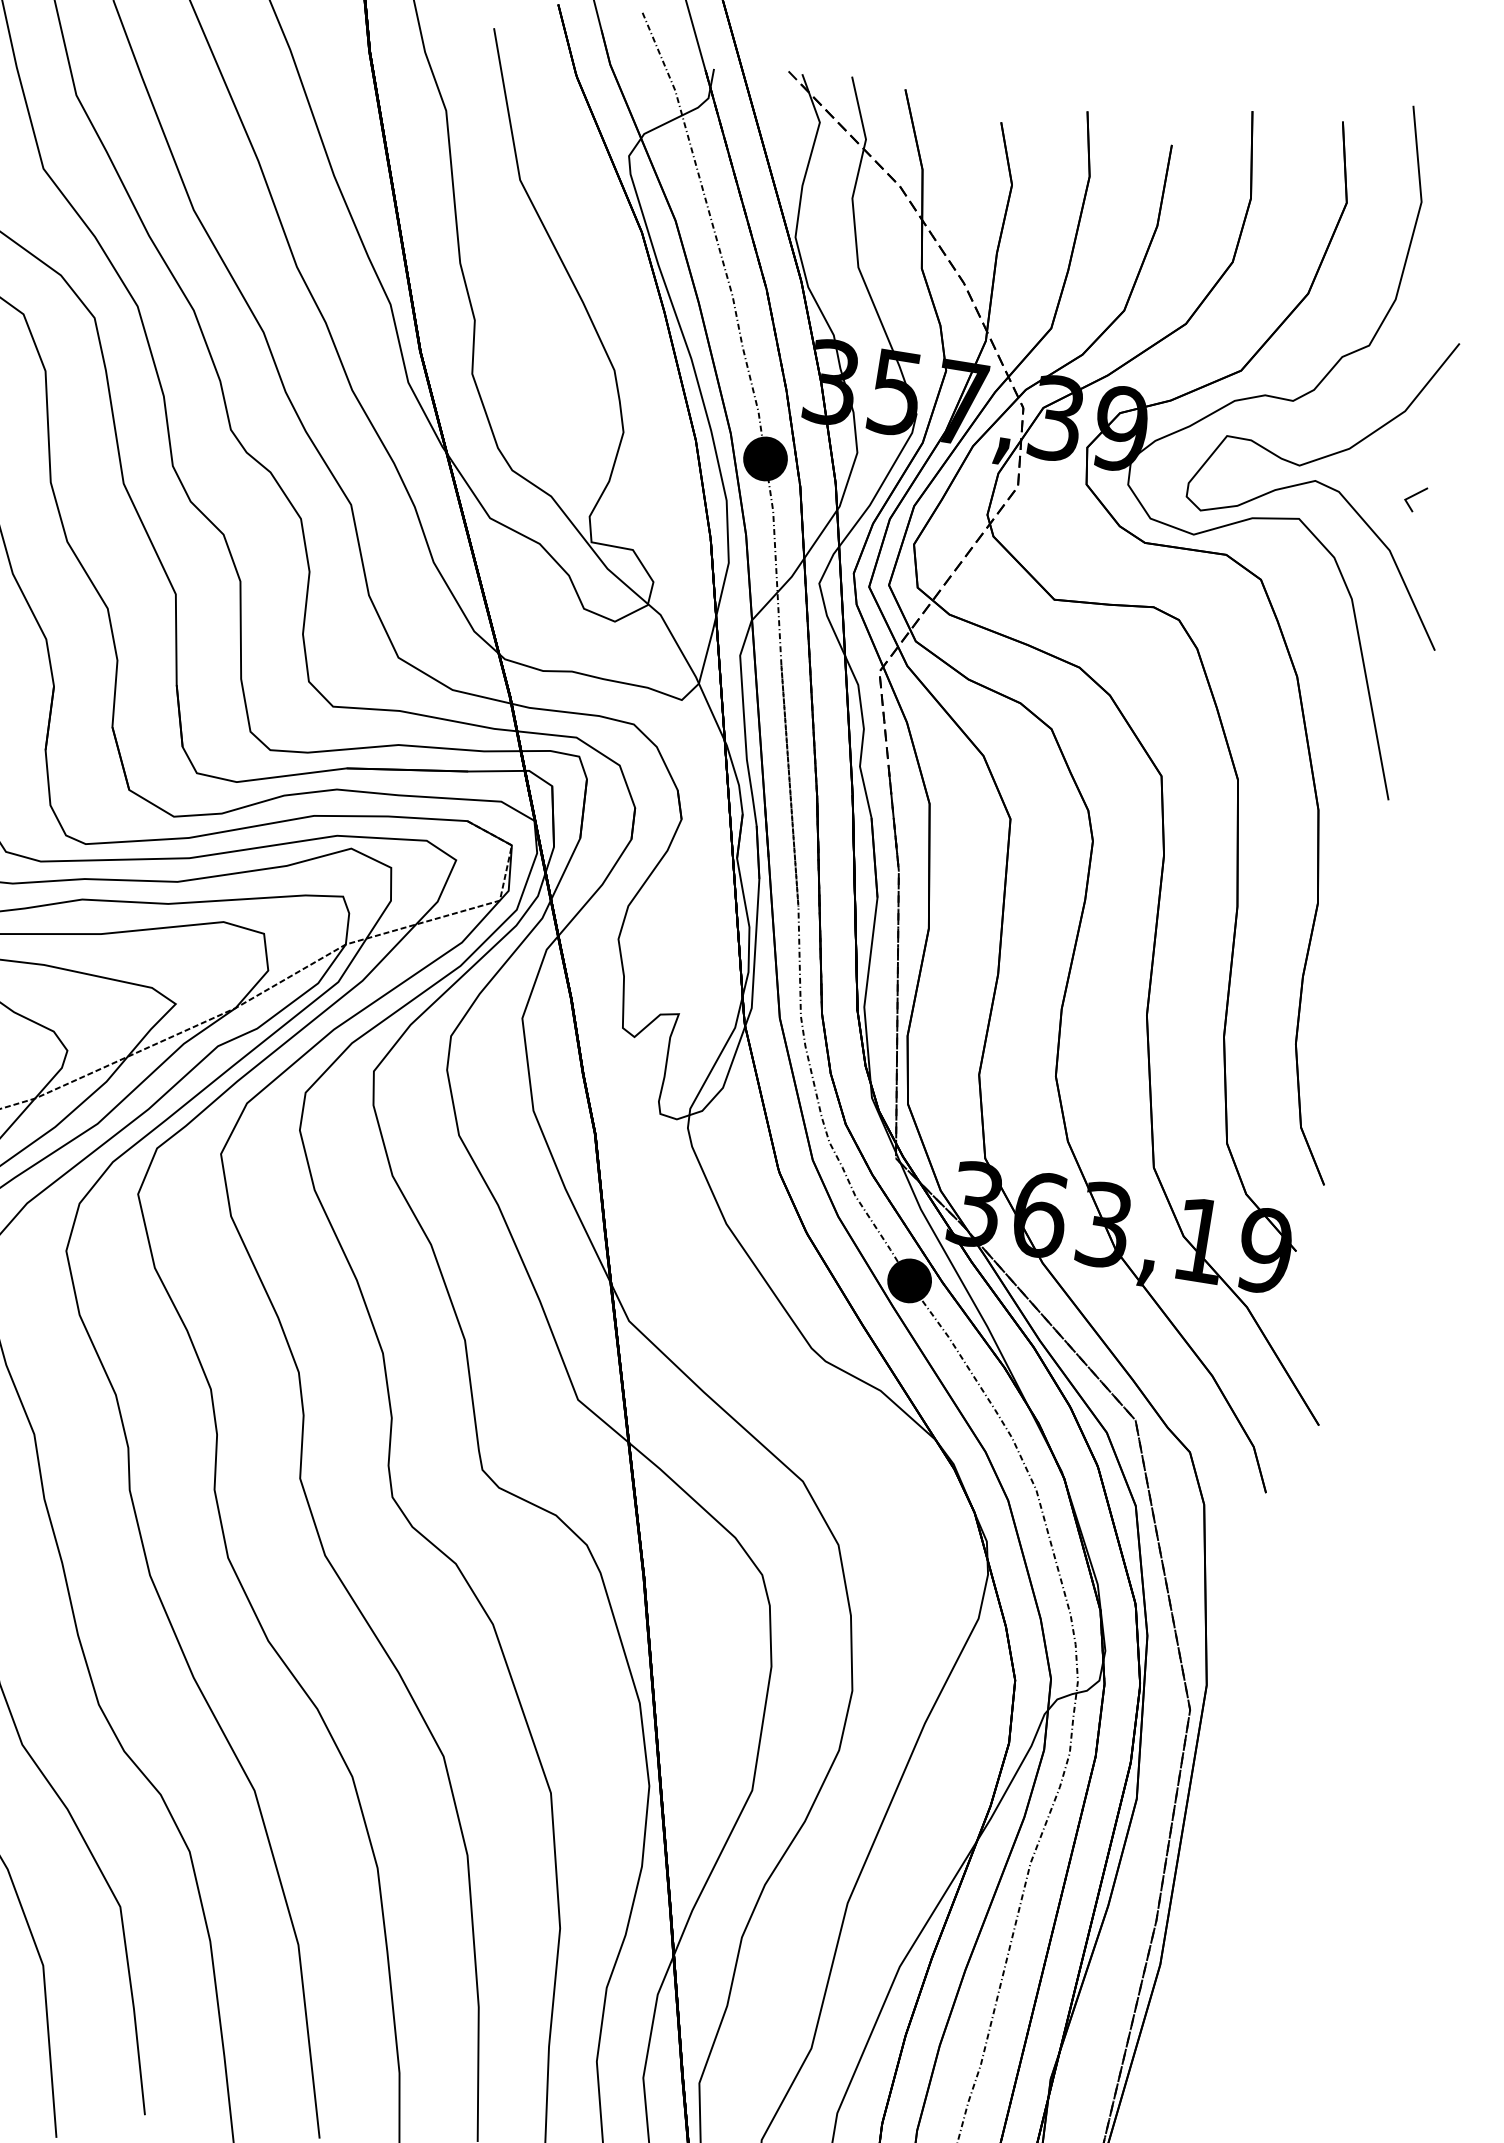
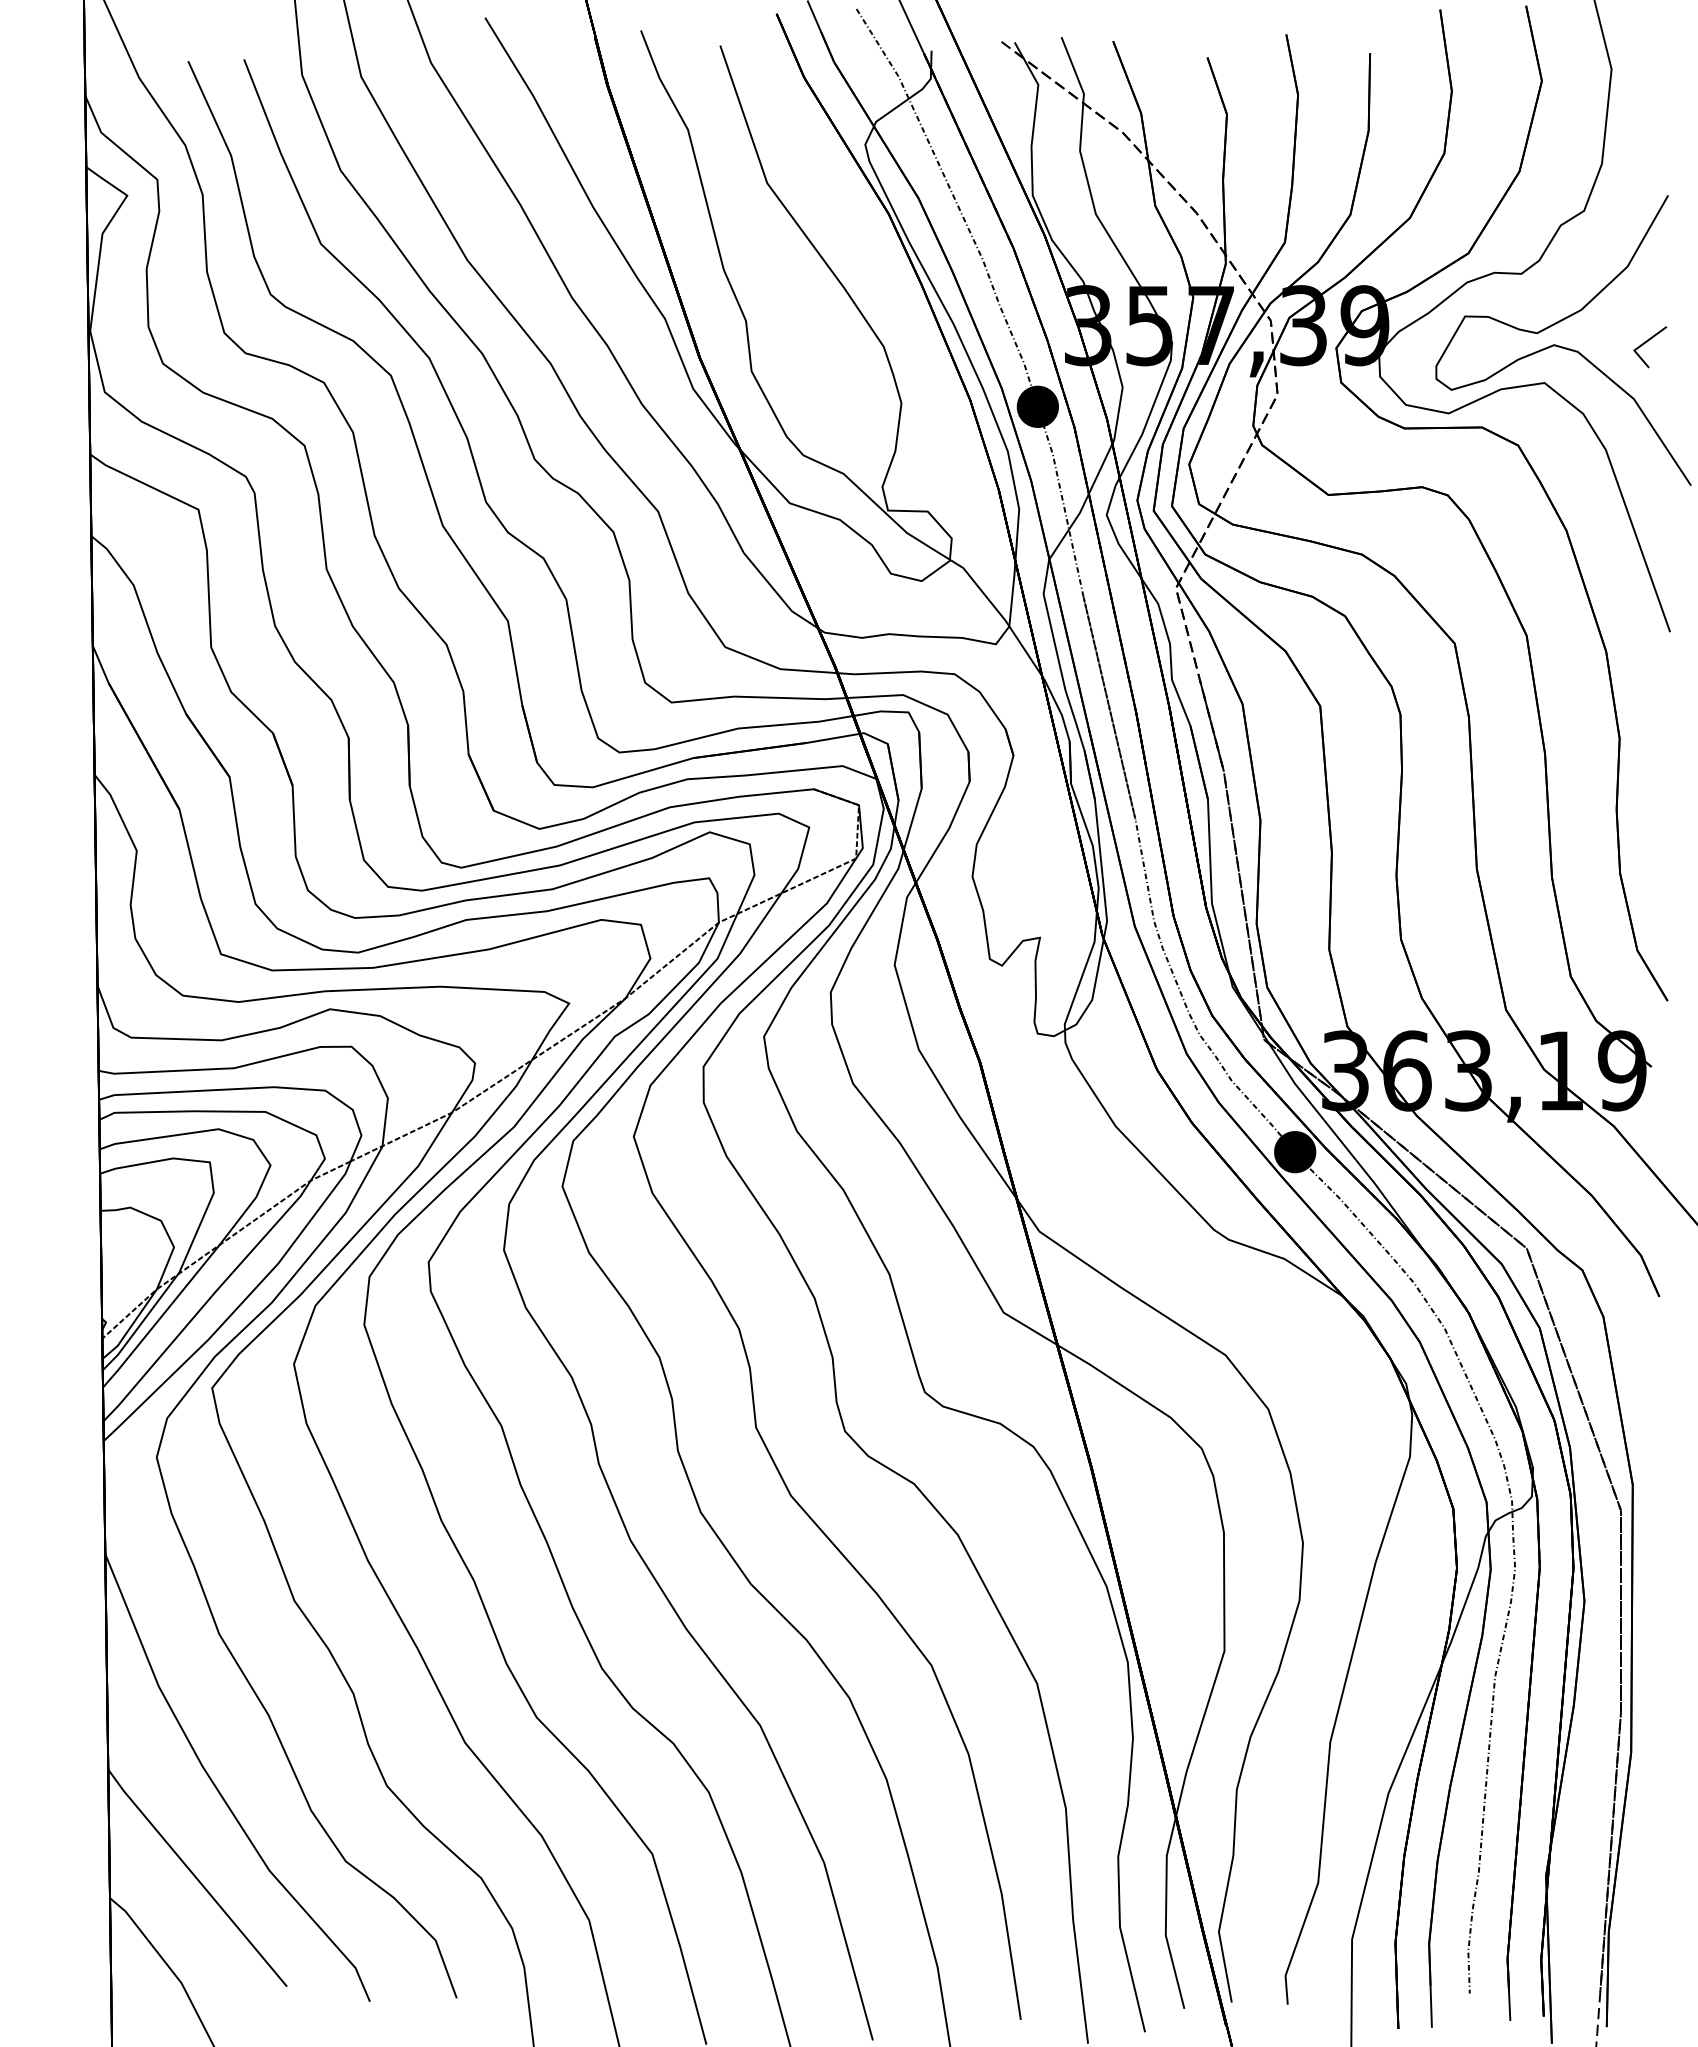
part: (1415, 499) -> (1650, 347), size x1.67

